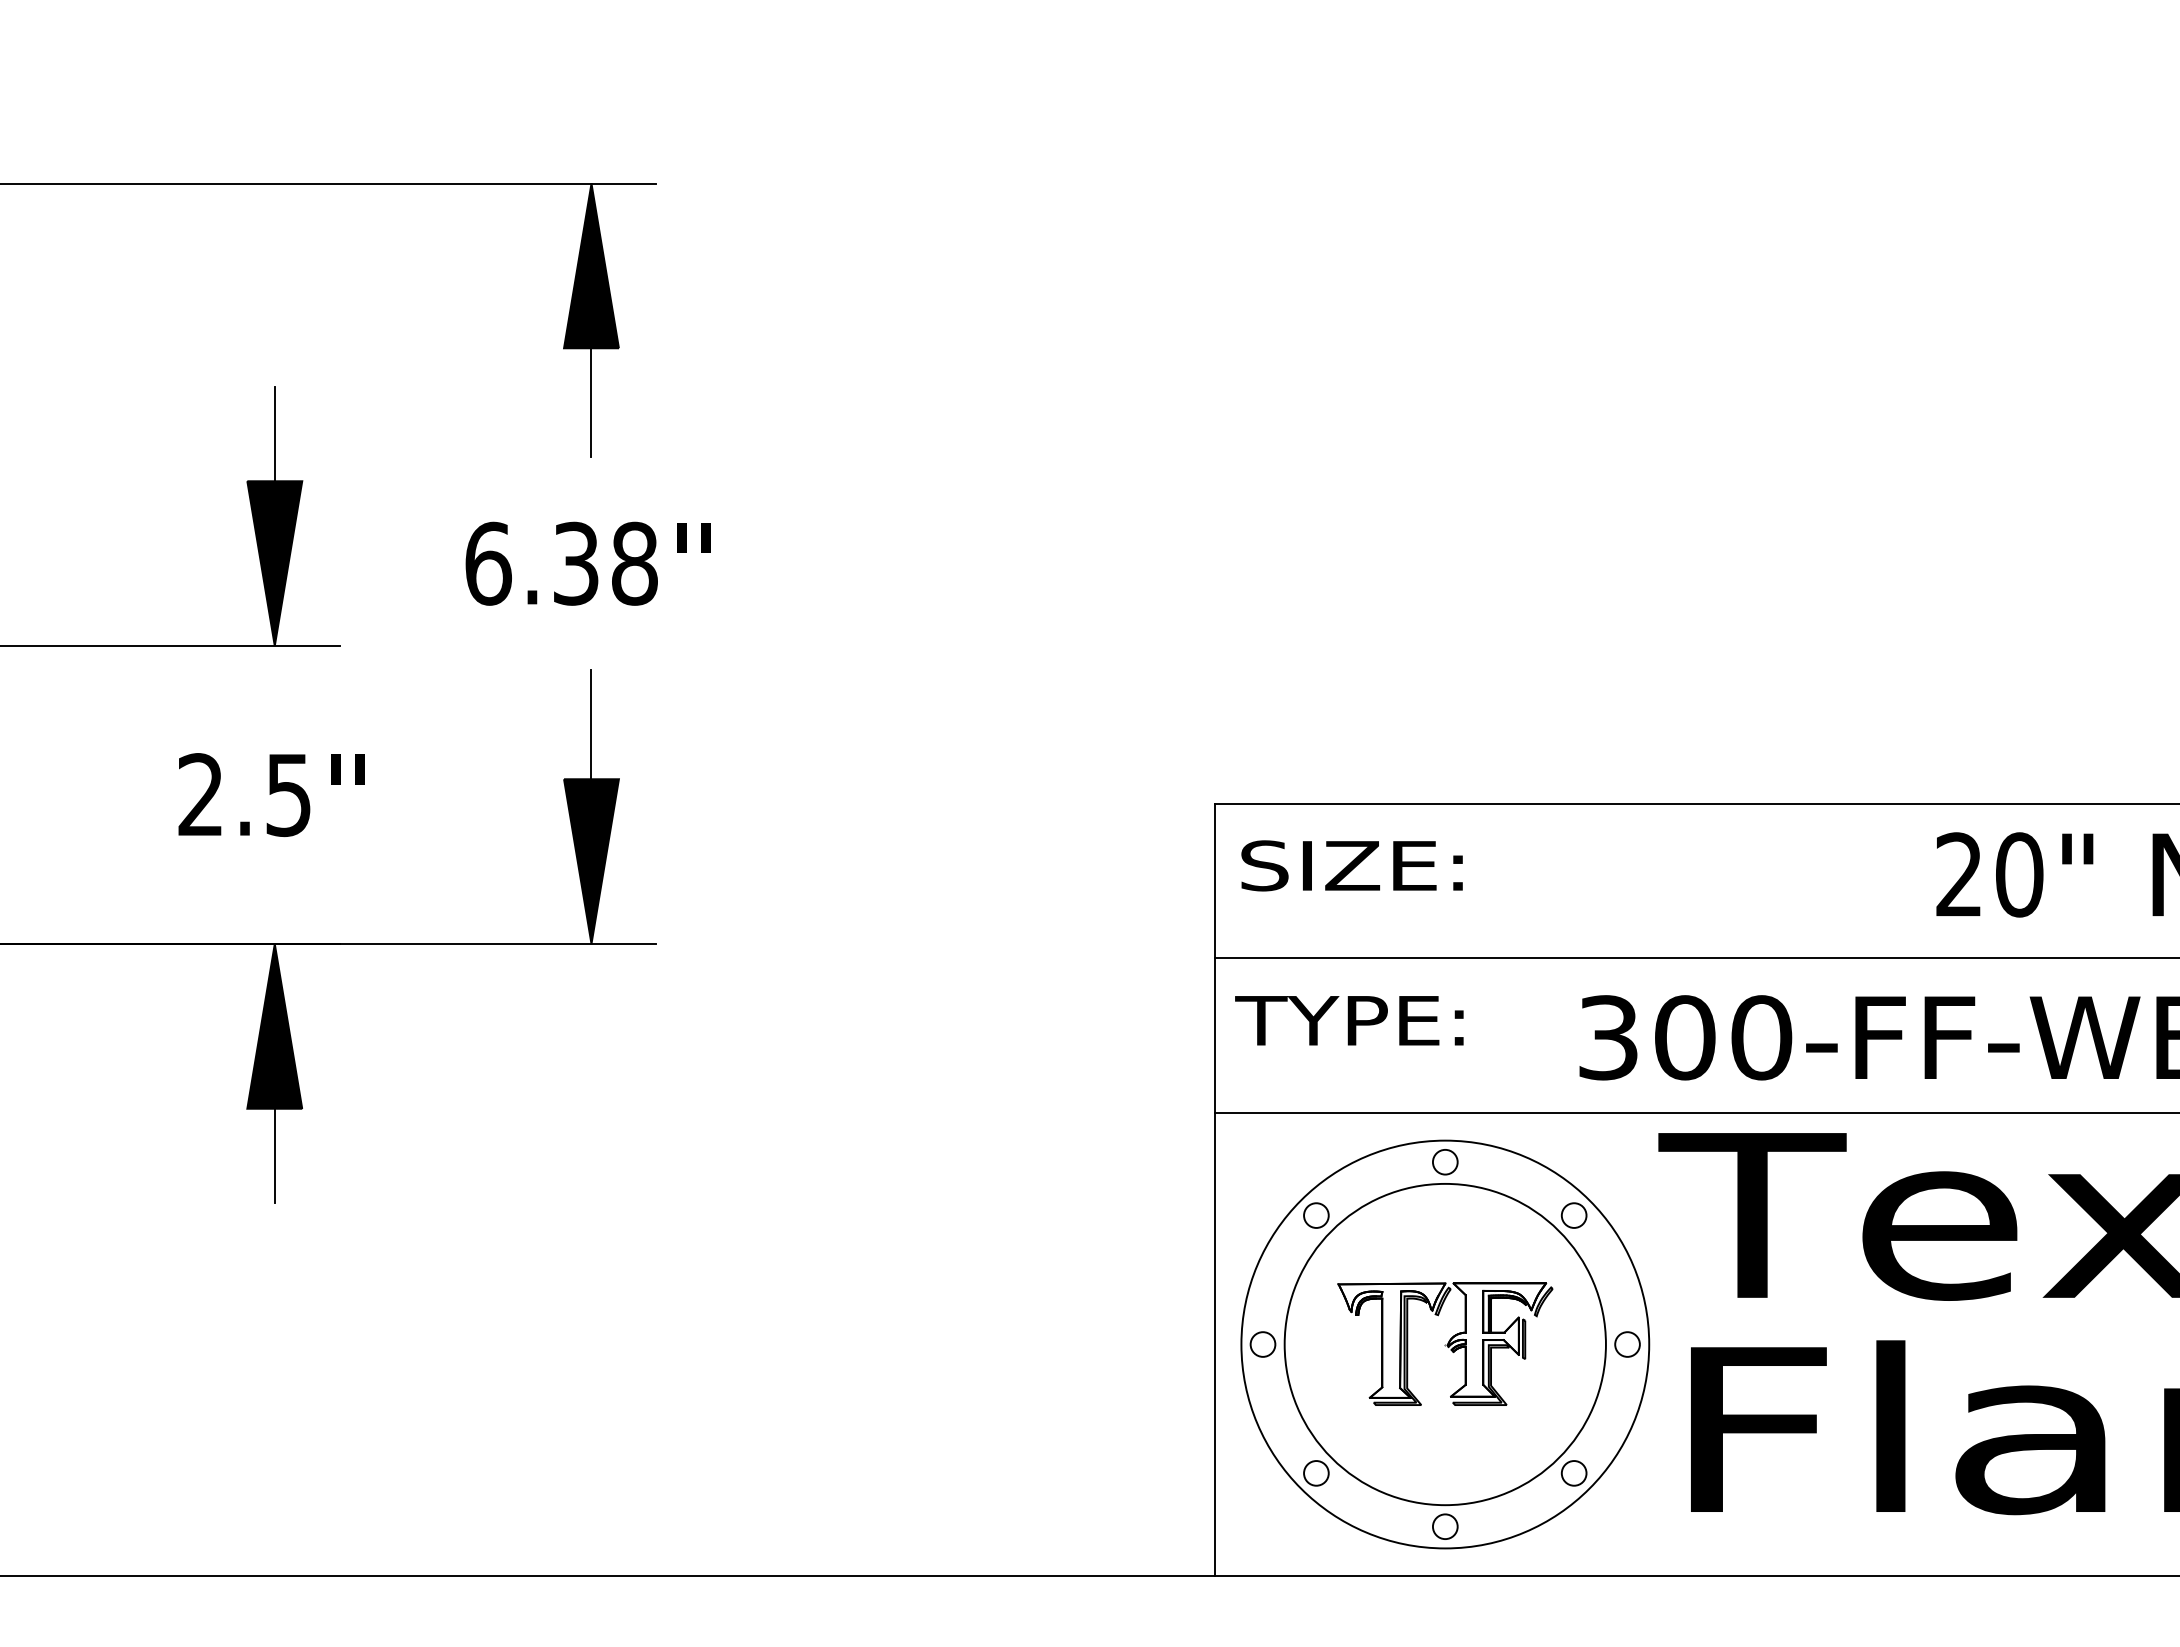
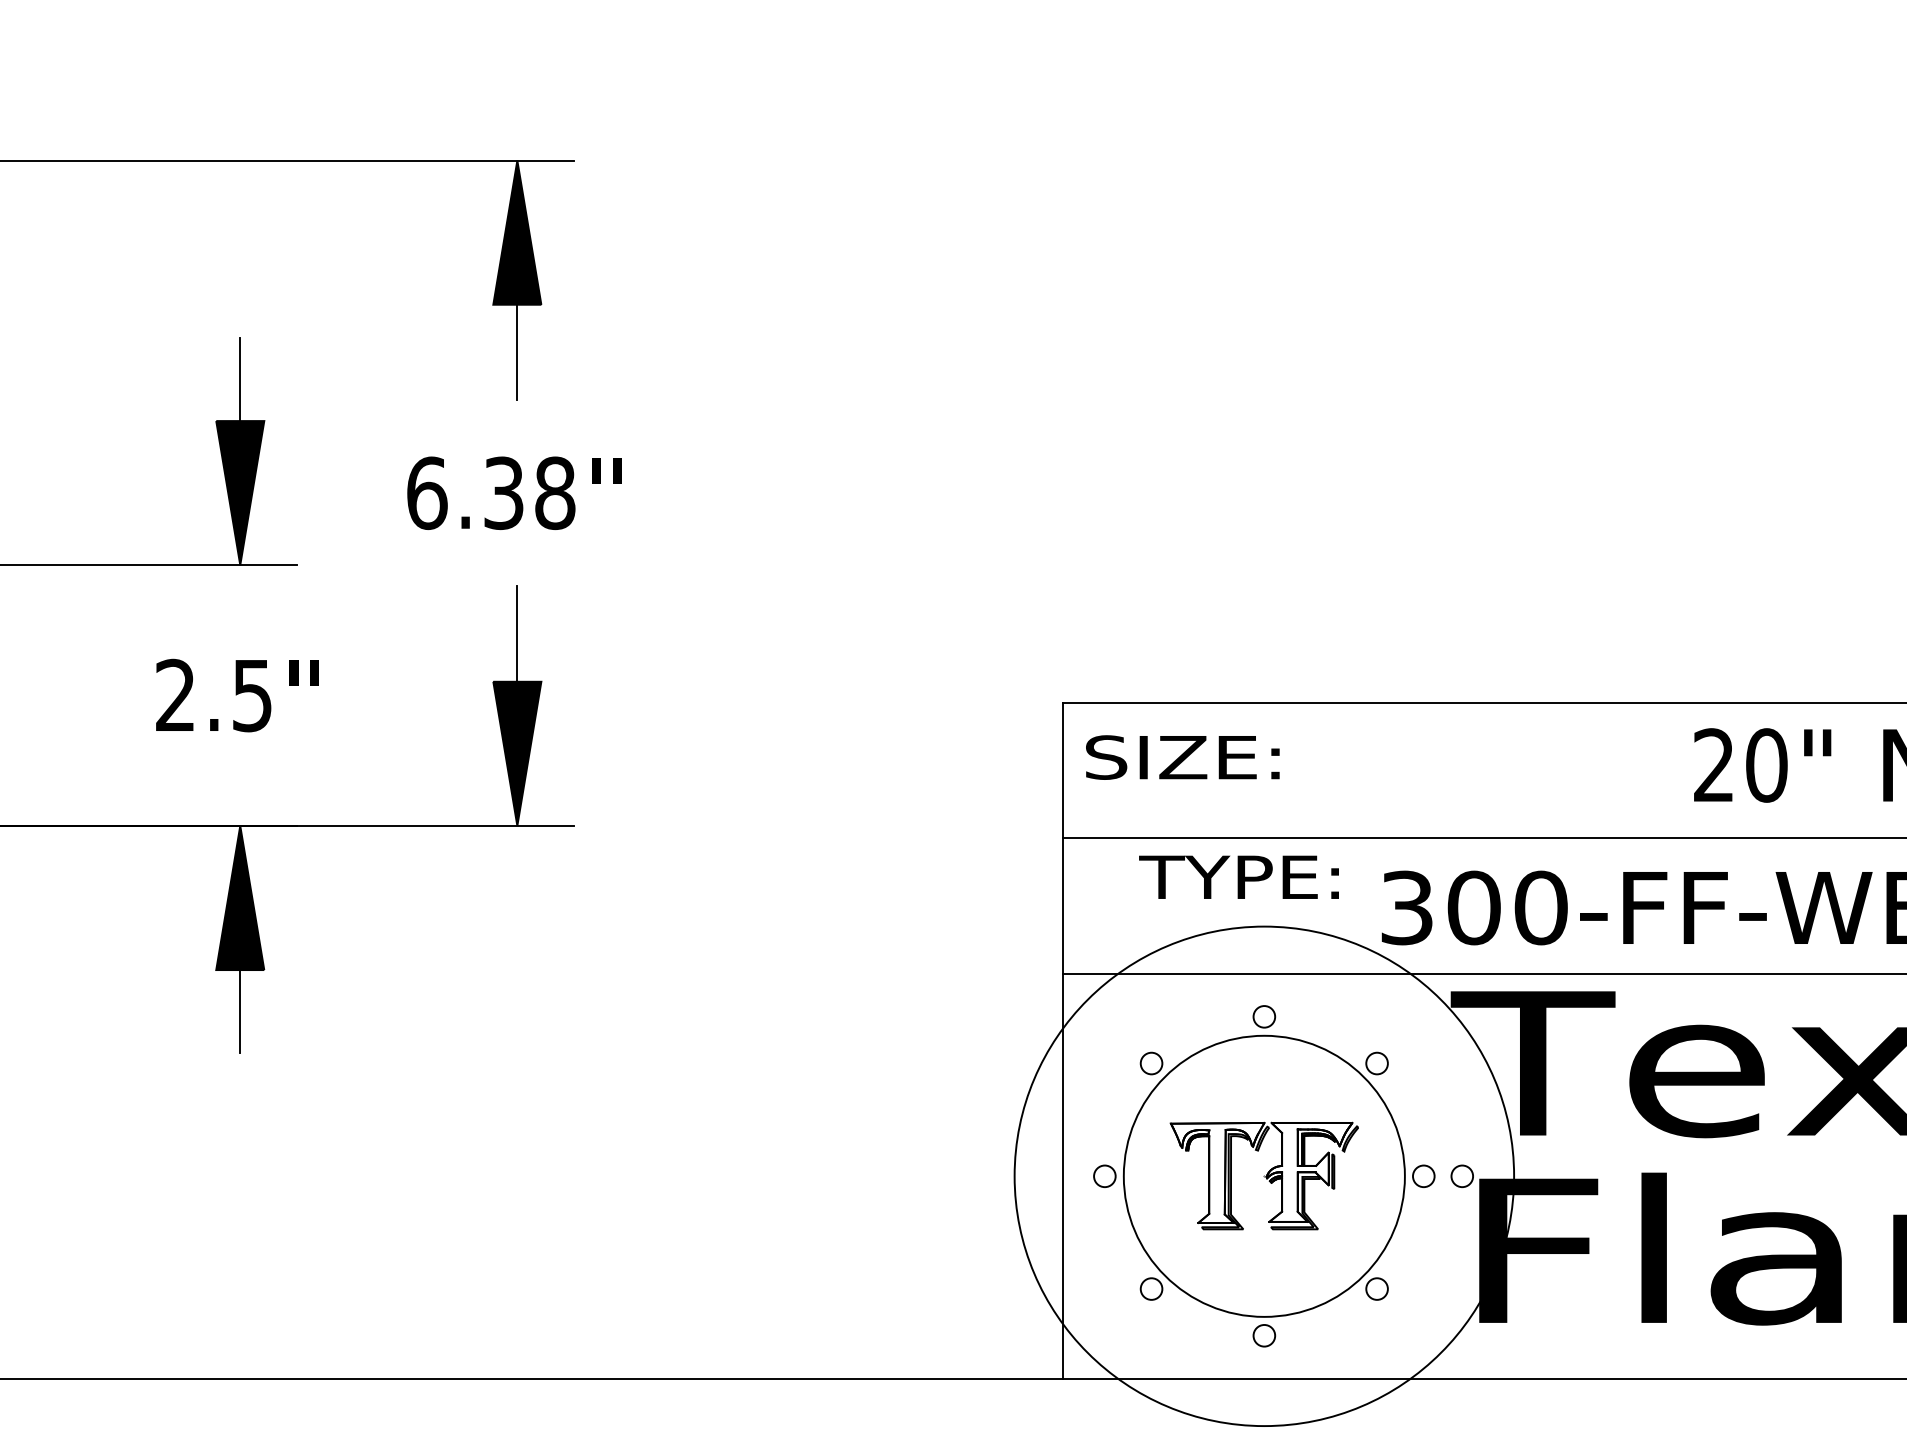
text: (1349, 1020) -> (1239, 877), moved
circle: (1445, 1344) -> (1264, 1176), size x1.4
circle: (1671, 1344) -> (1462, 1176), added

